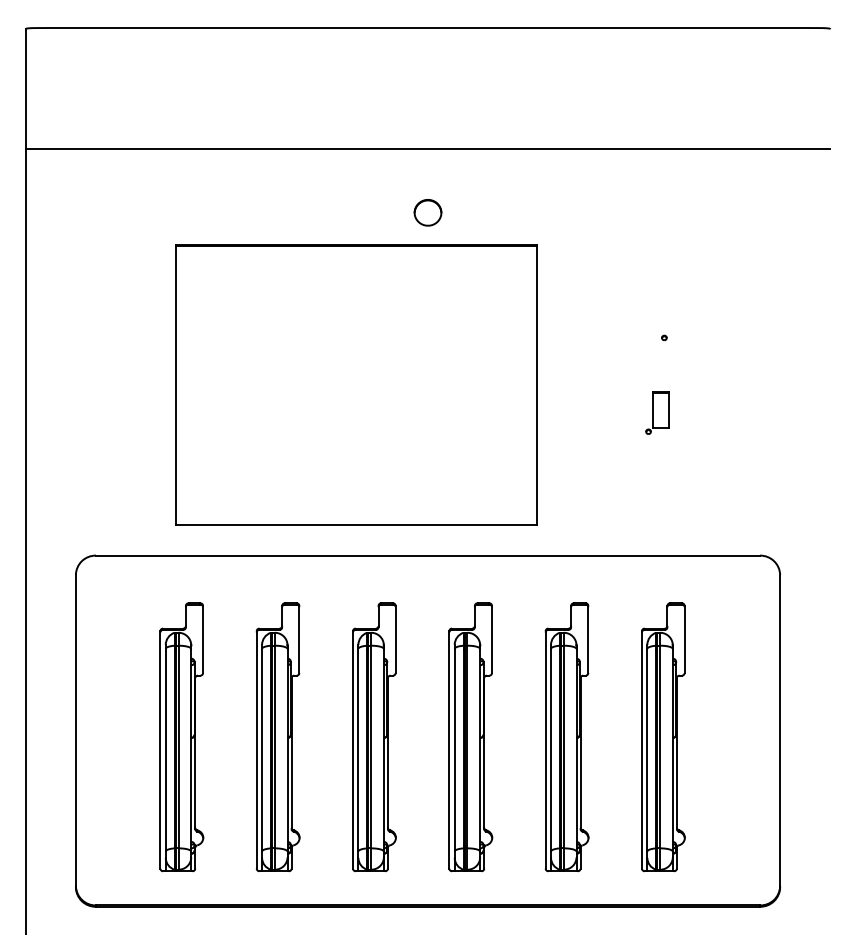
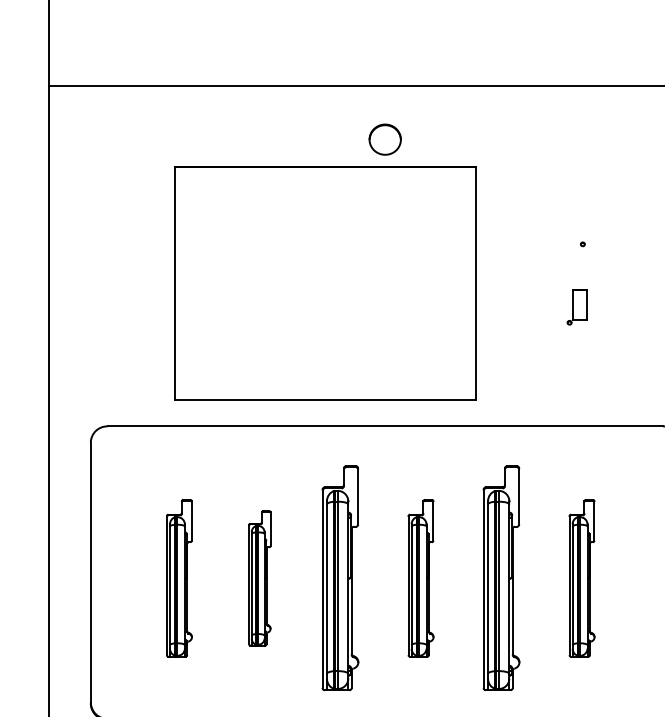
part: (427, 212) -> (384, 139), size x1.4
part: (181, 737) -> (179, 578), size x0.7
part: (277, 737) -> (259, 578), size x0.6
part: (470, 737) -> (420, 578), size x0.7
part: (663, 737) -> (582, 578), size x0.7

